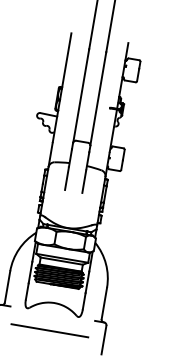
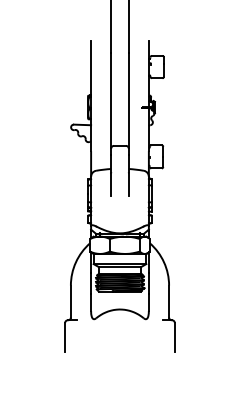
line: (49, 330) -> (119, 337), removed

